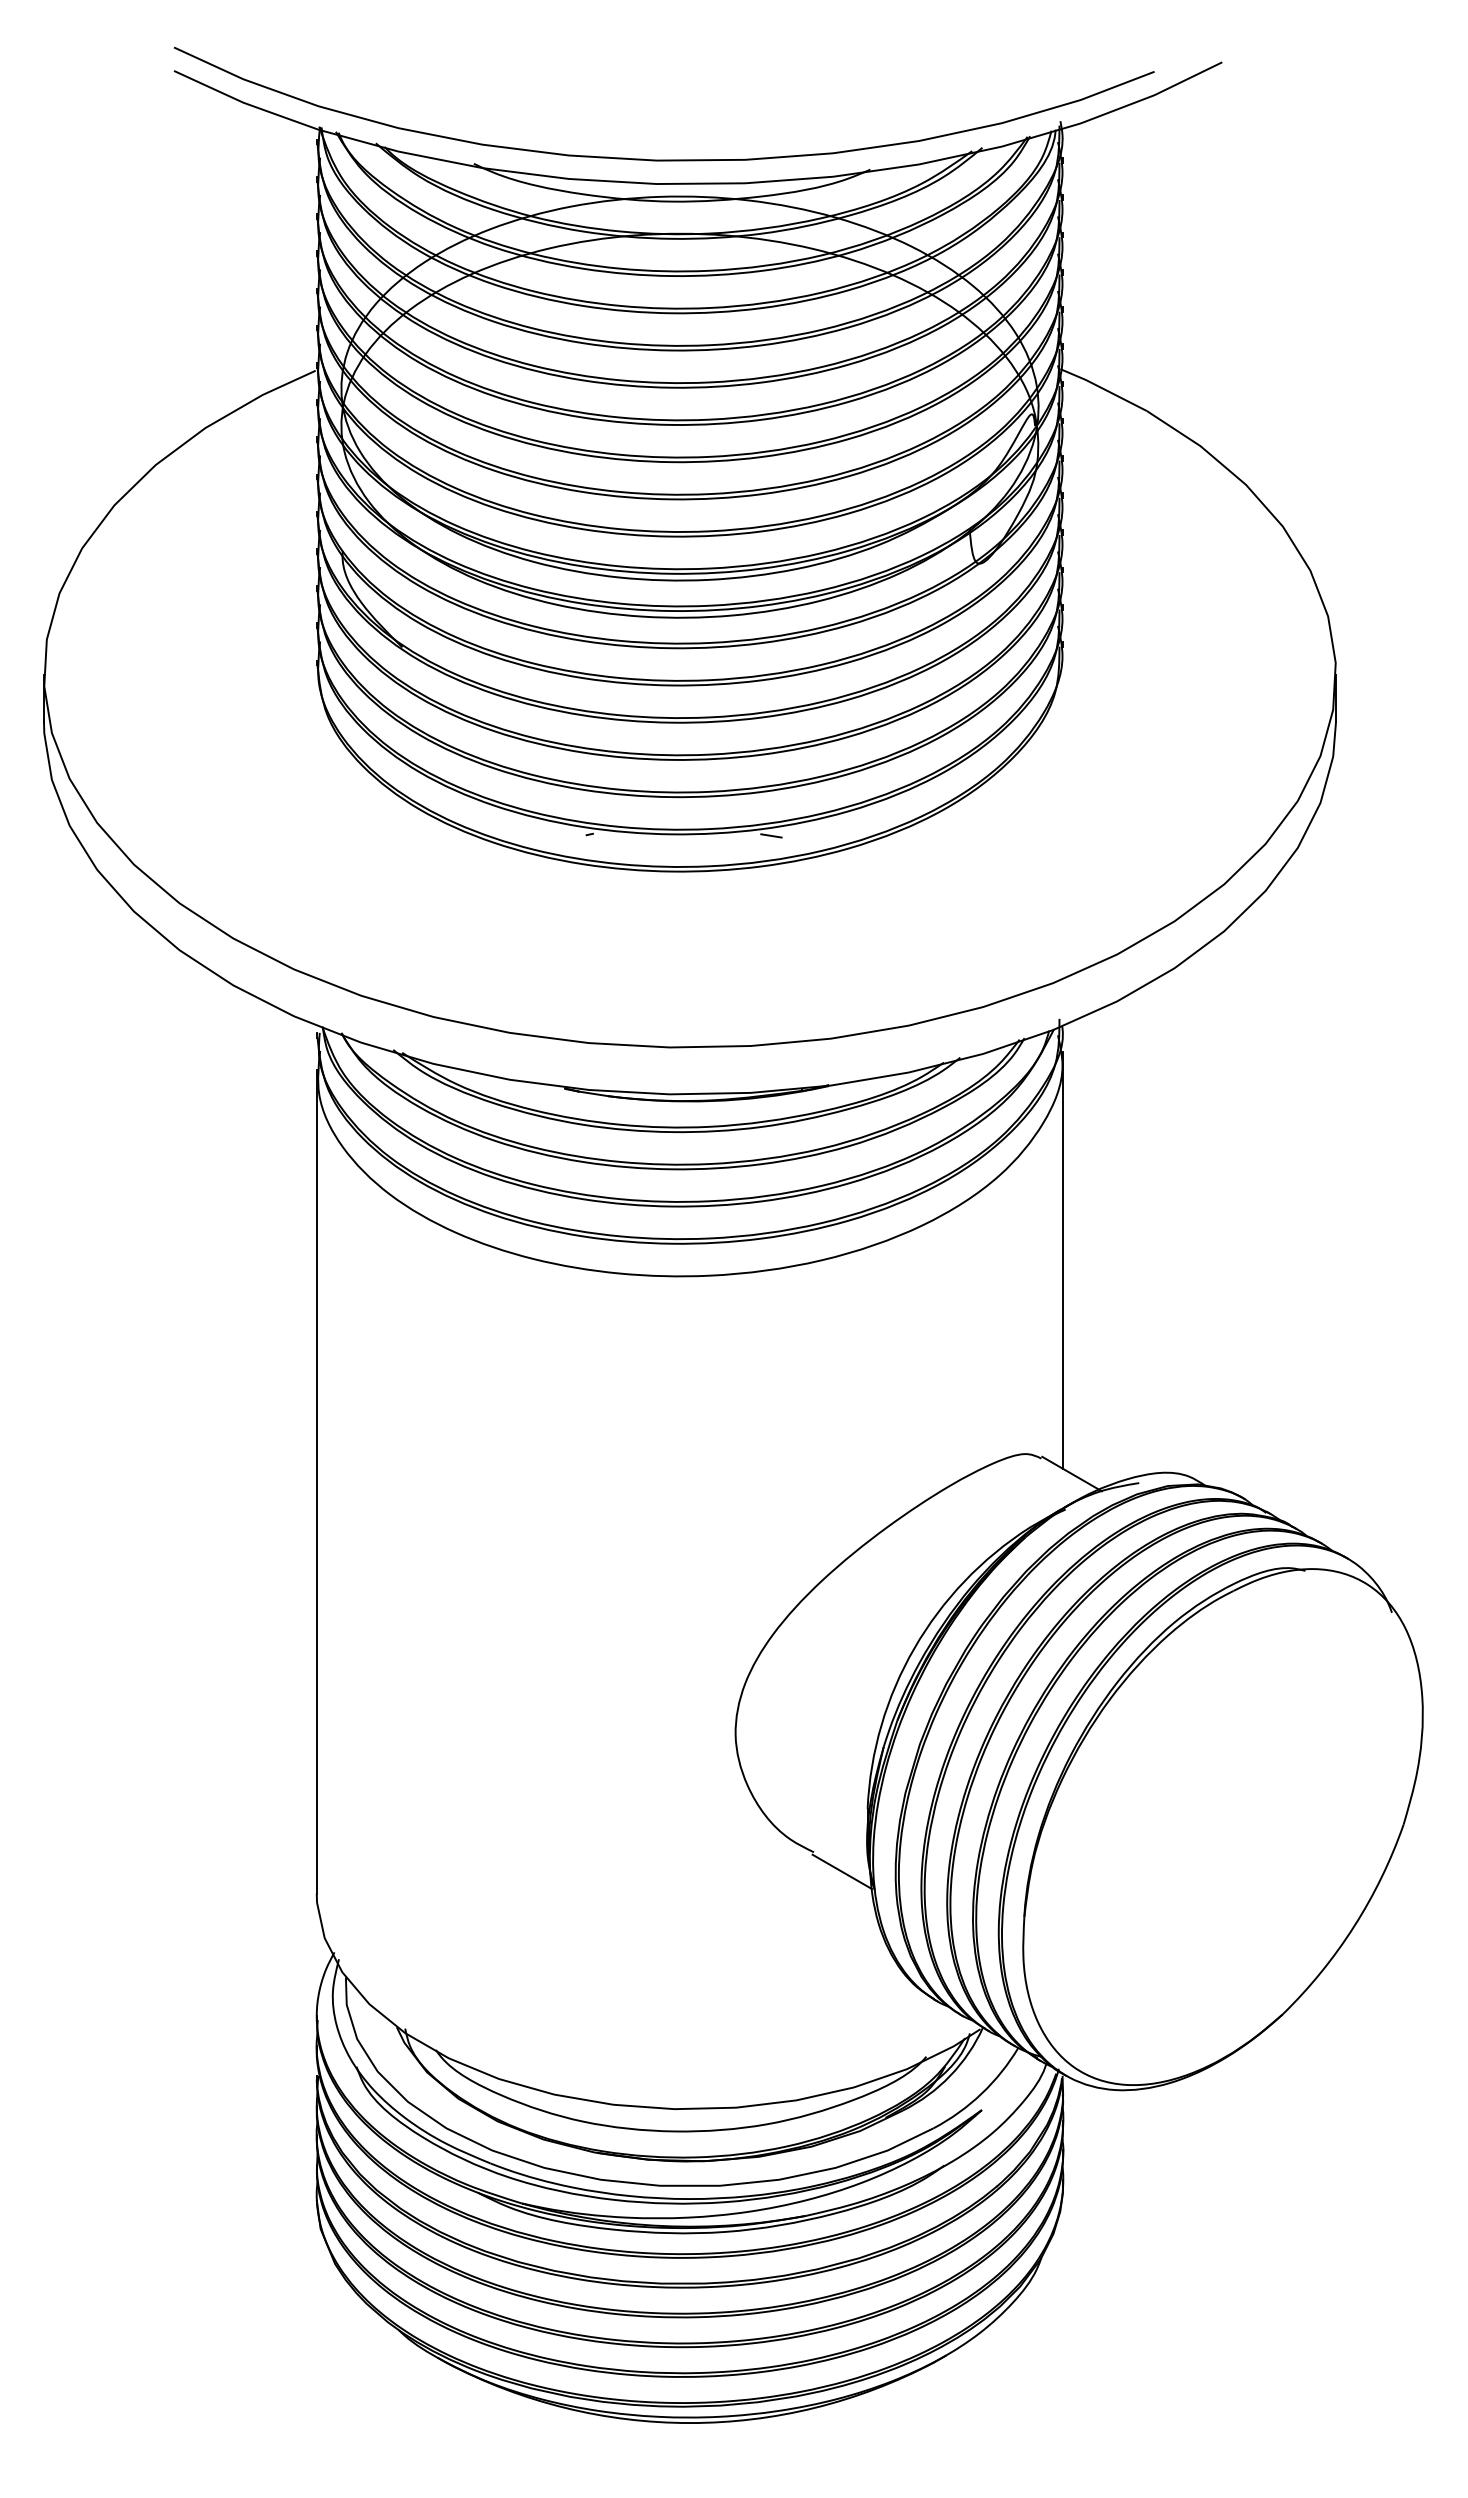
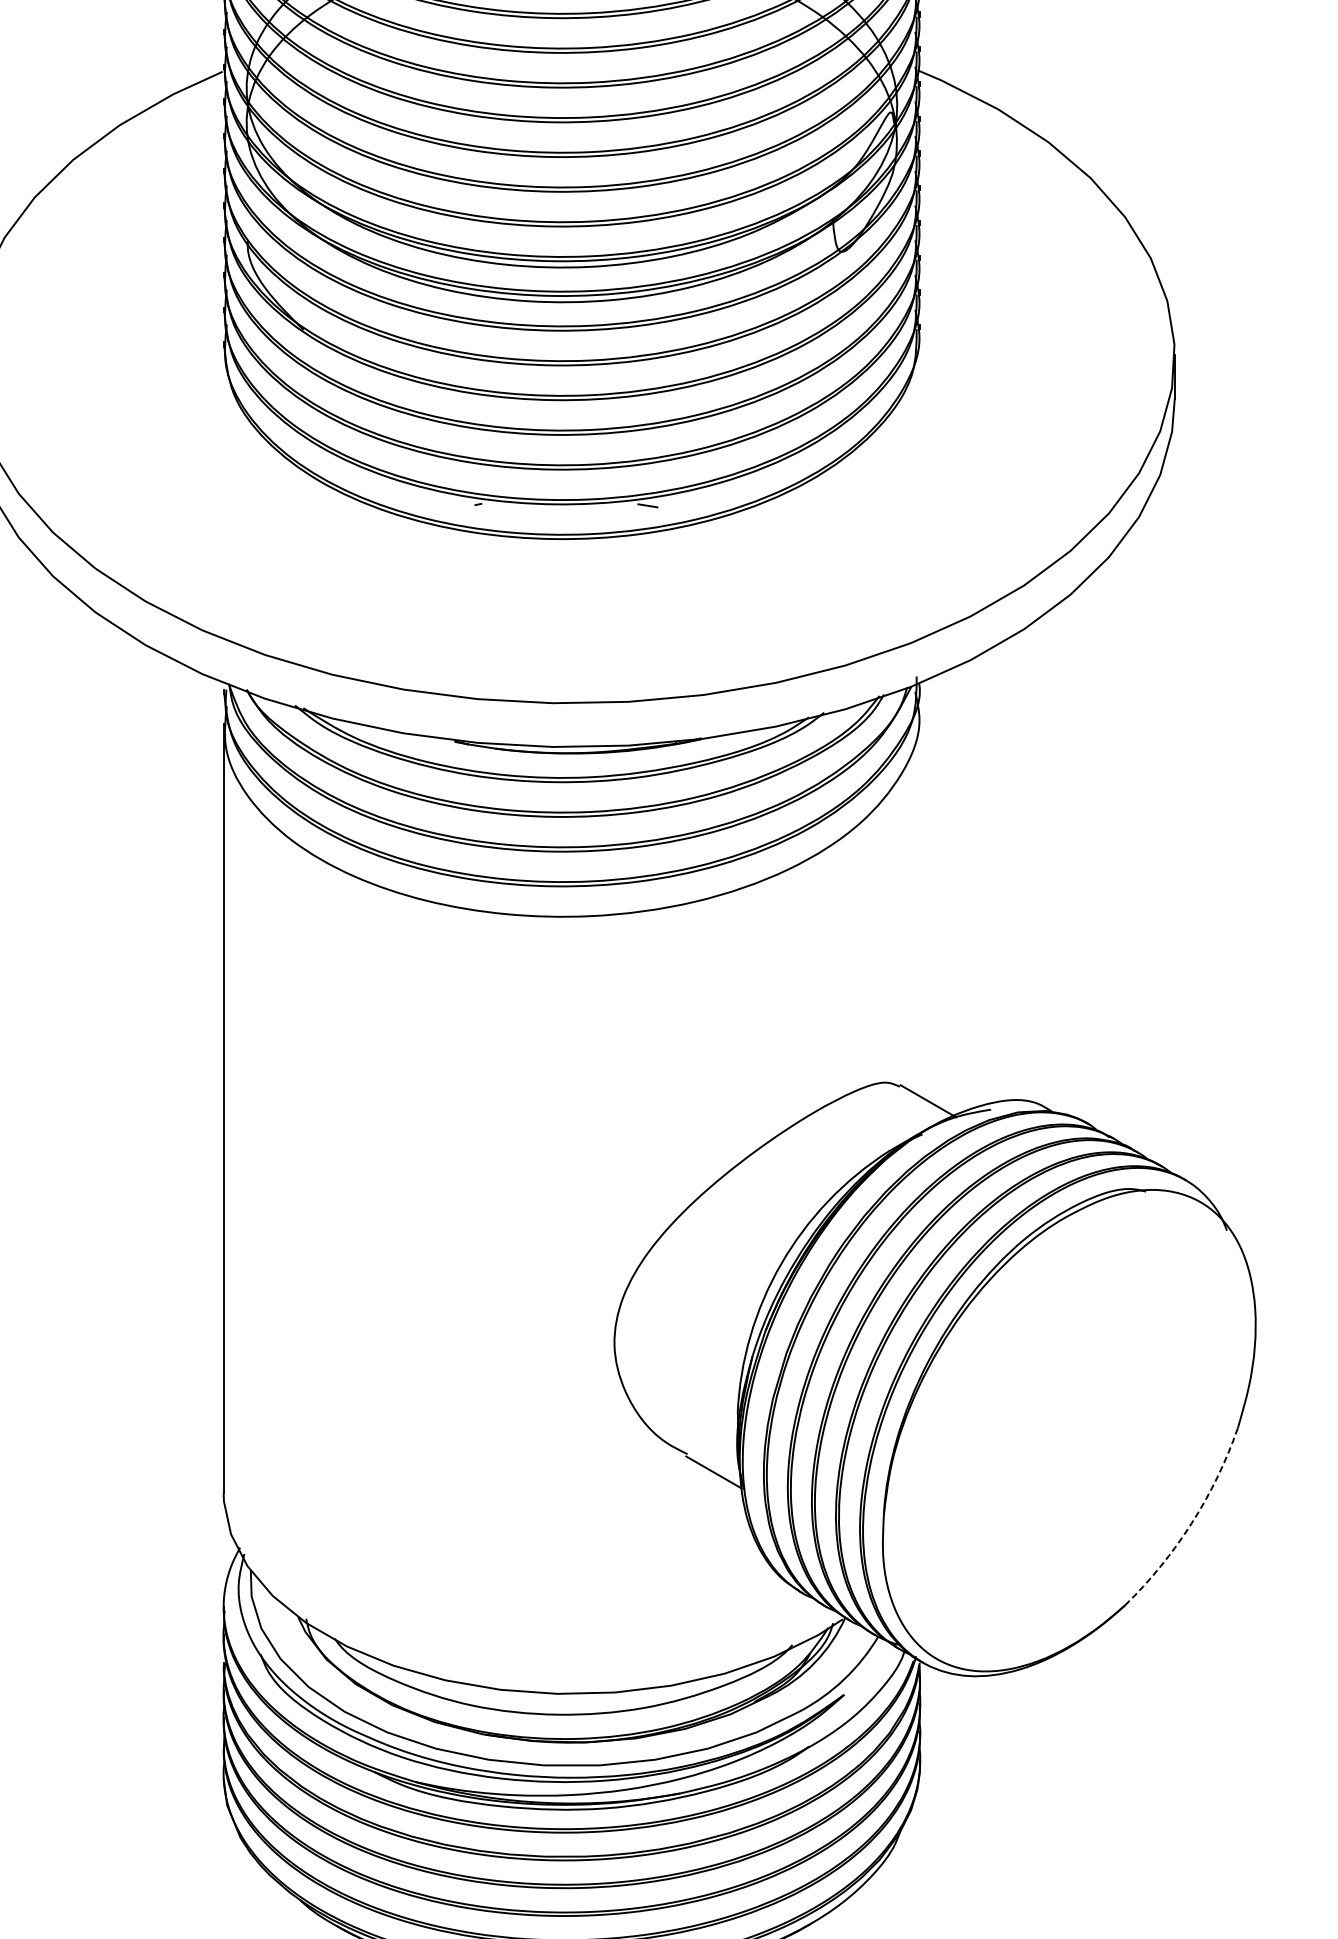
line: (1063, 1259) -> (920, 901), removed
arc: (1354, 1926) -> (1191, 1523), solid -> dashed

